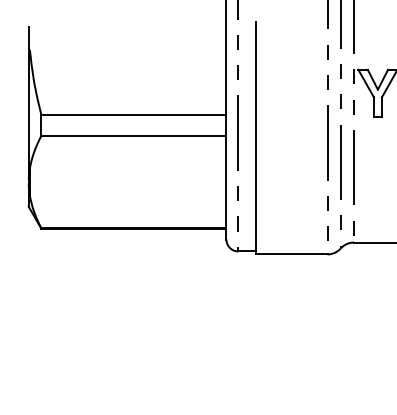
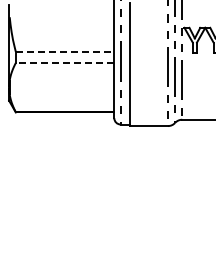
line: (134, 114) -> (65, 51), solid -> dashed
line: (132, 134) -> (64, 62), solid -> dashed

